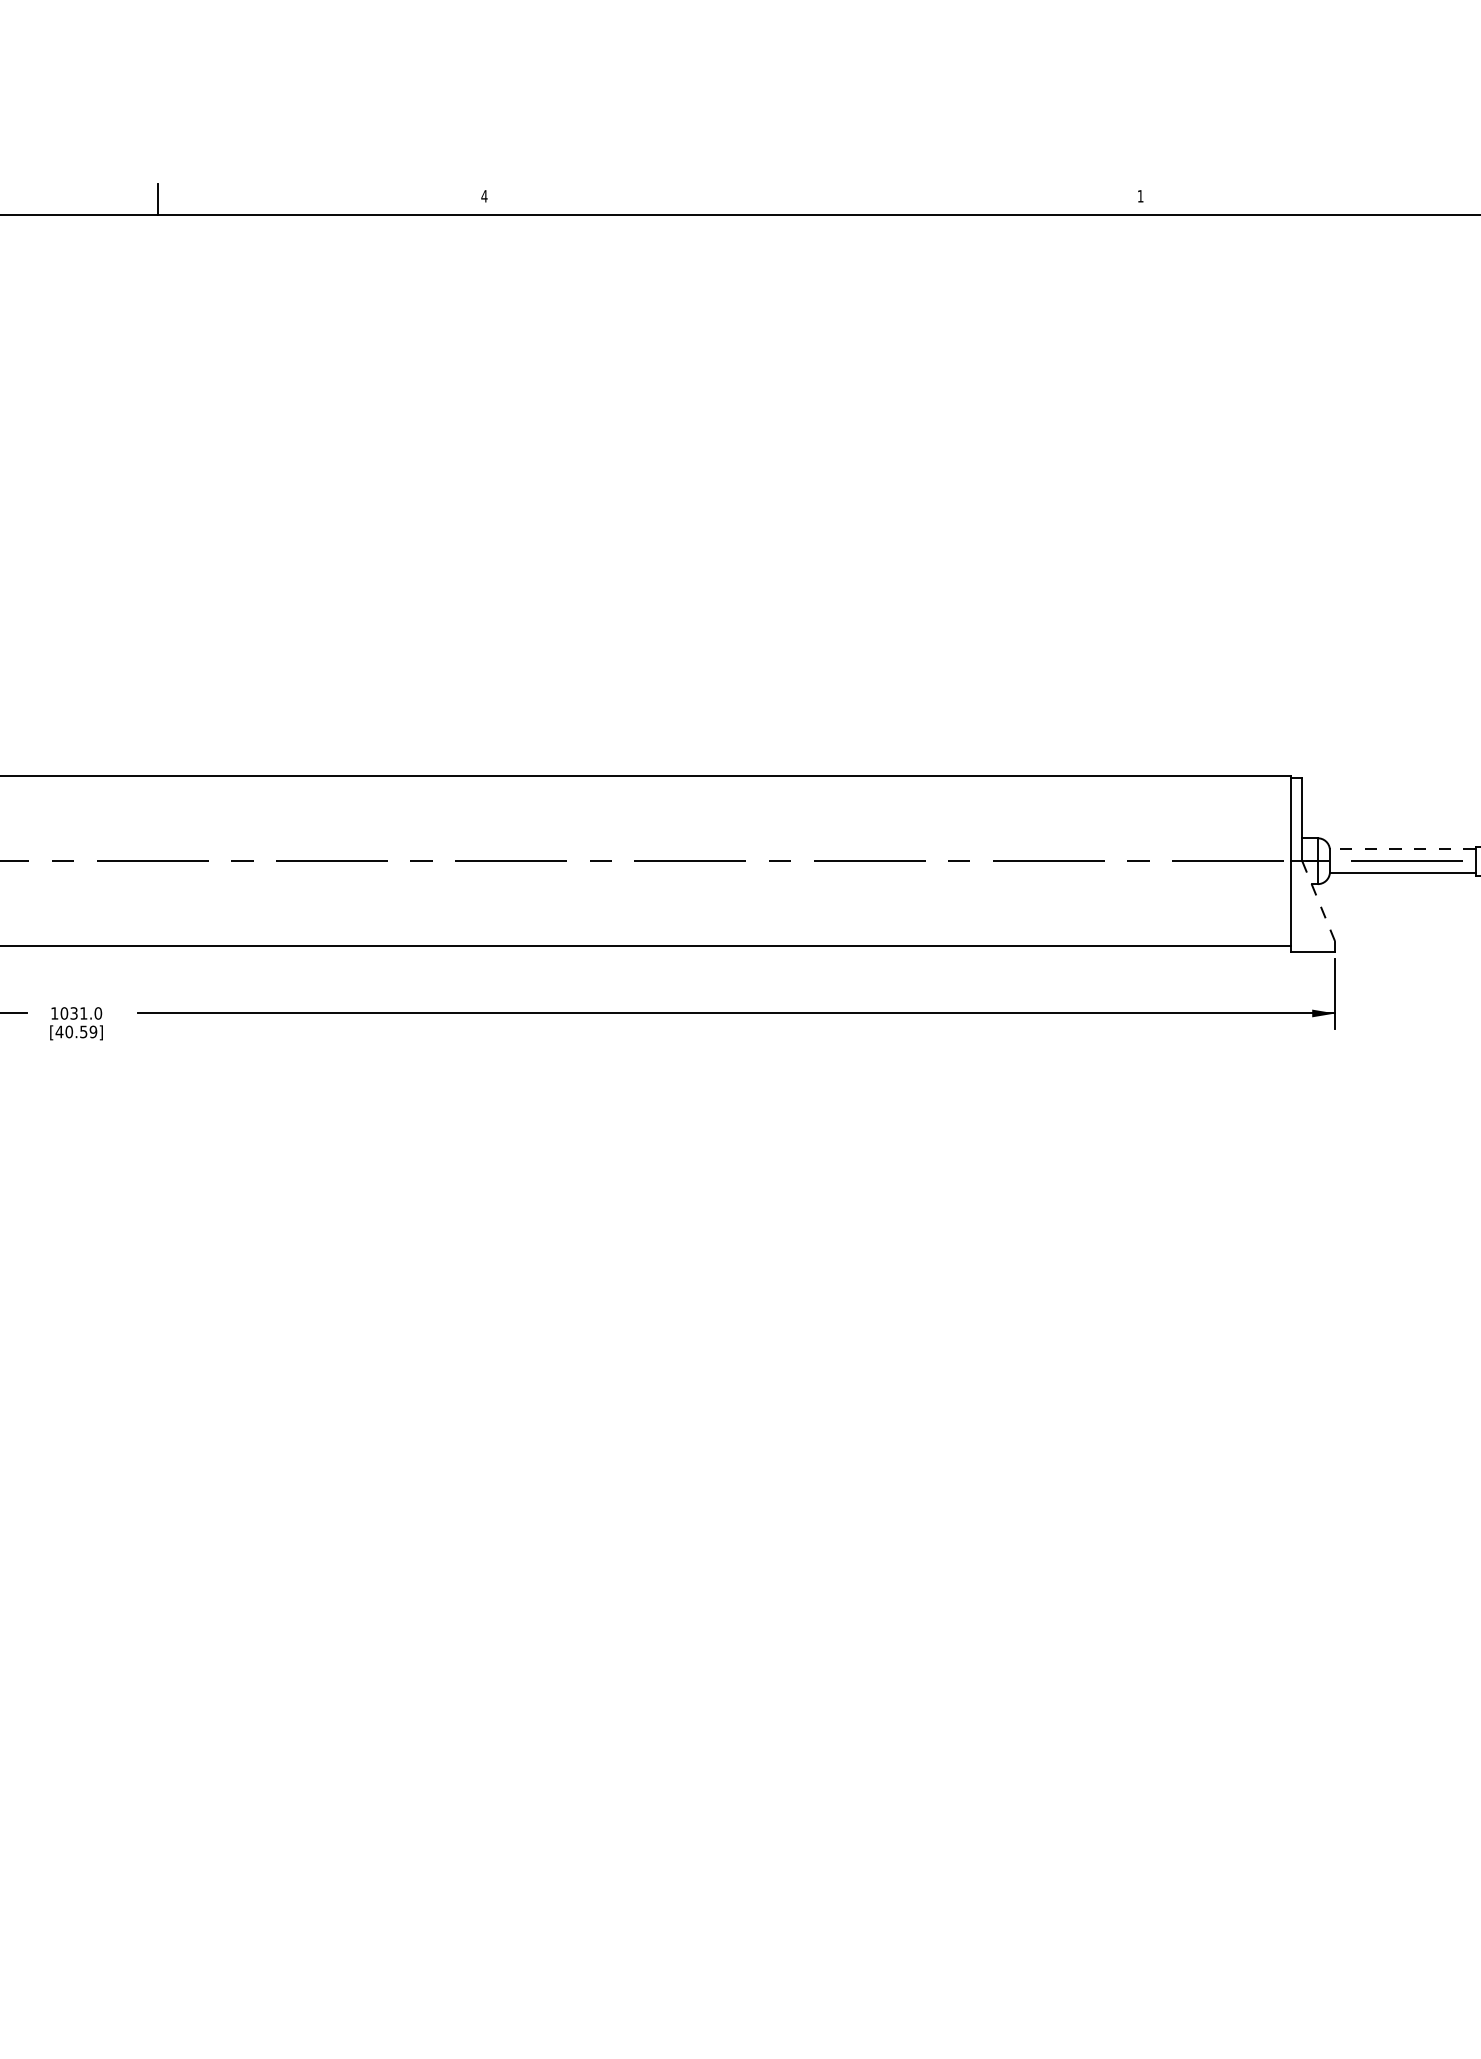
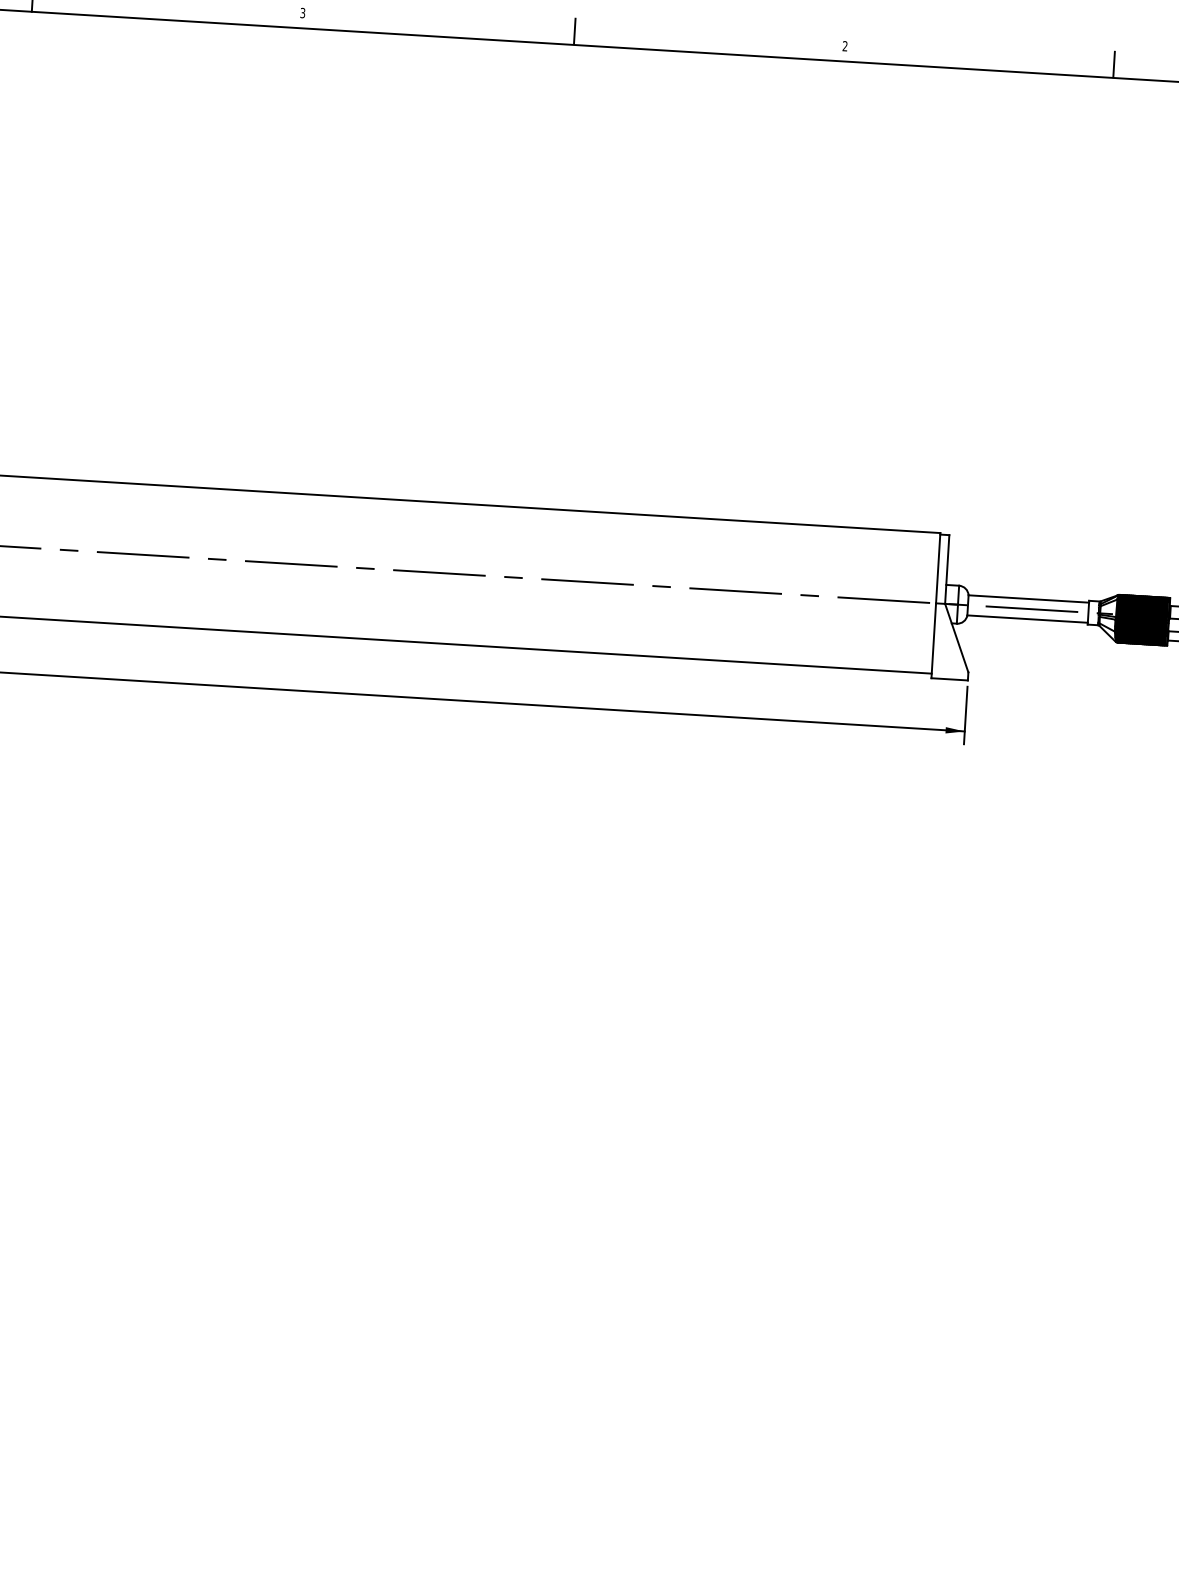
text: (484, 196) -> (302, 13), 4 -> 3
text: (1140, 196) -> (845, 46), 1 -> 2
line: (813, 198) -> (574, 31), added
line: (1466, 198) -> (1114, 64), added
line: (1402, 849) -> (1028, 599), dashed -> solid
line: (1318, 901) -> (956, 638), dashed -> solid

